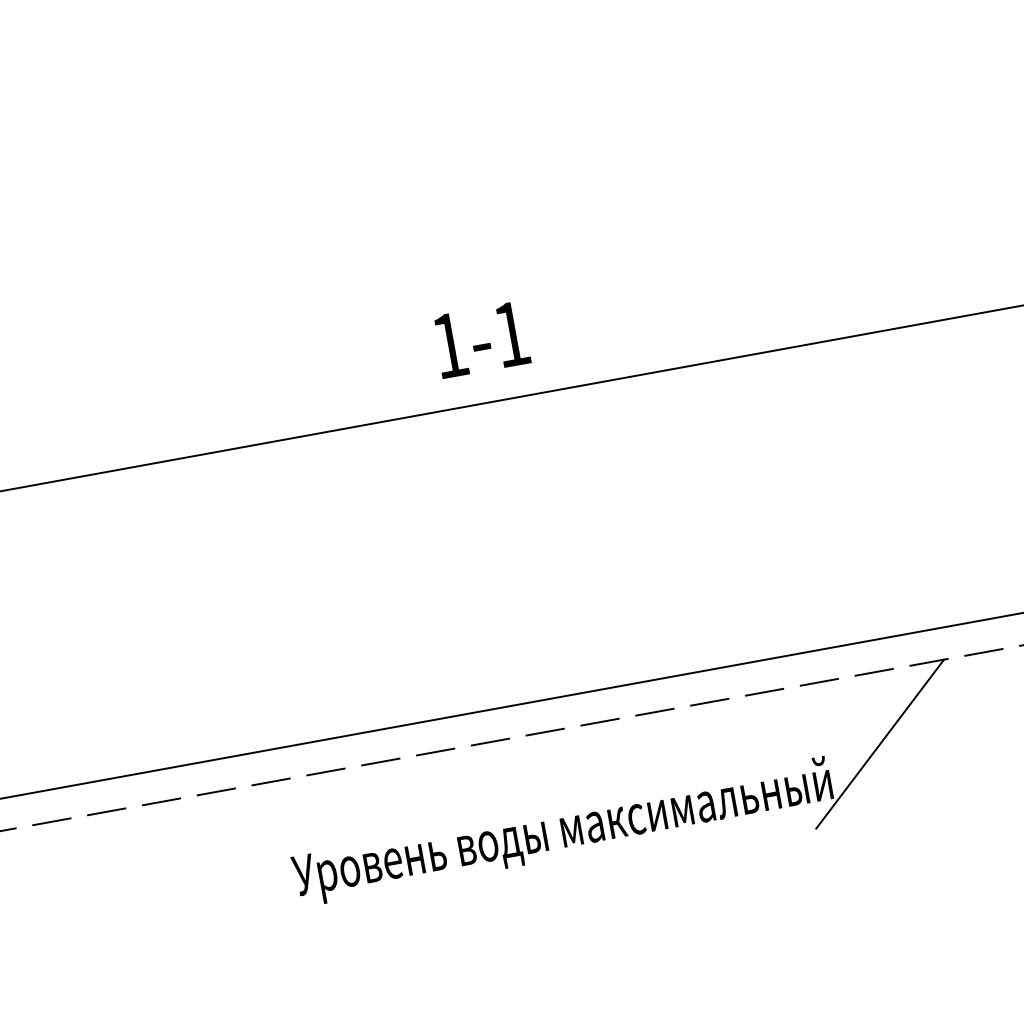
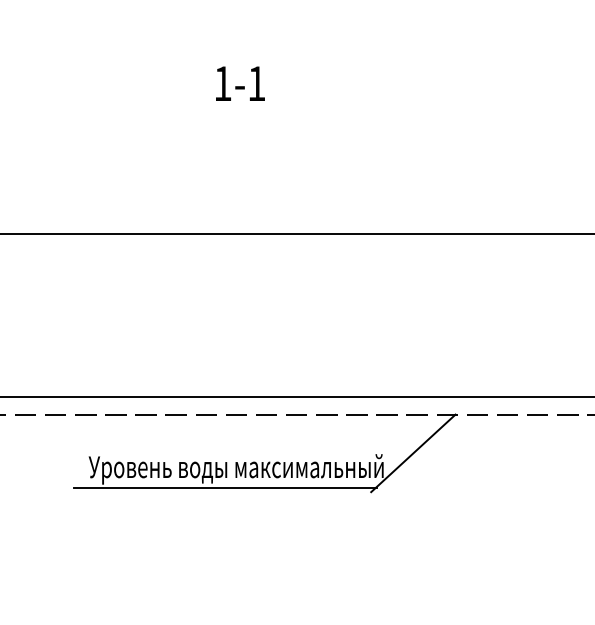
text: (481, 339) -> (240, 83), moved
line: (547, 868) -> (224, 487), added

